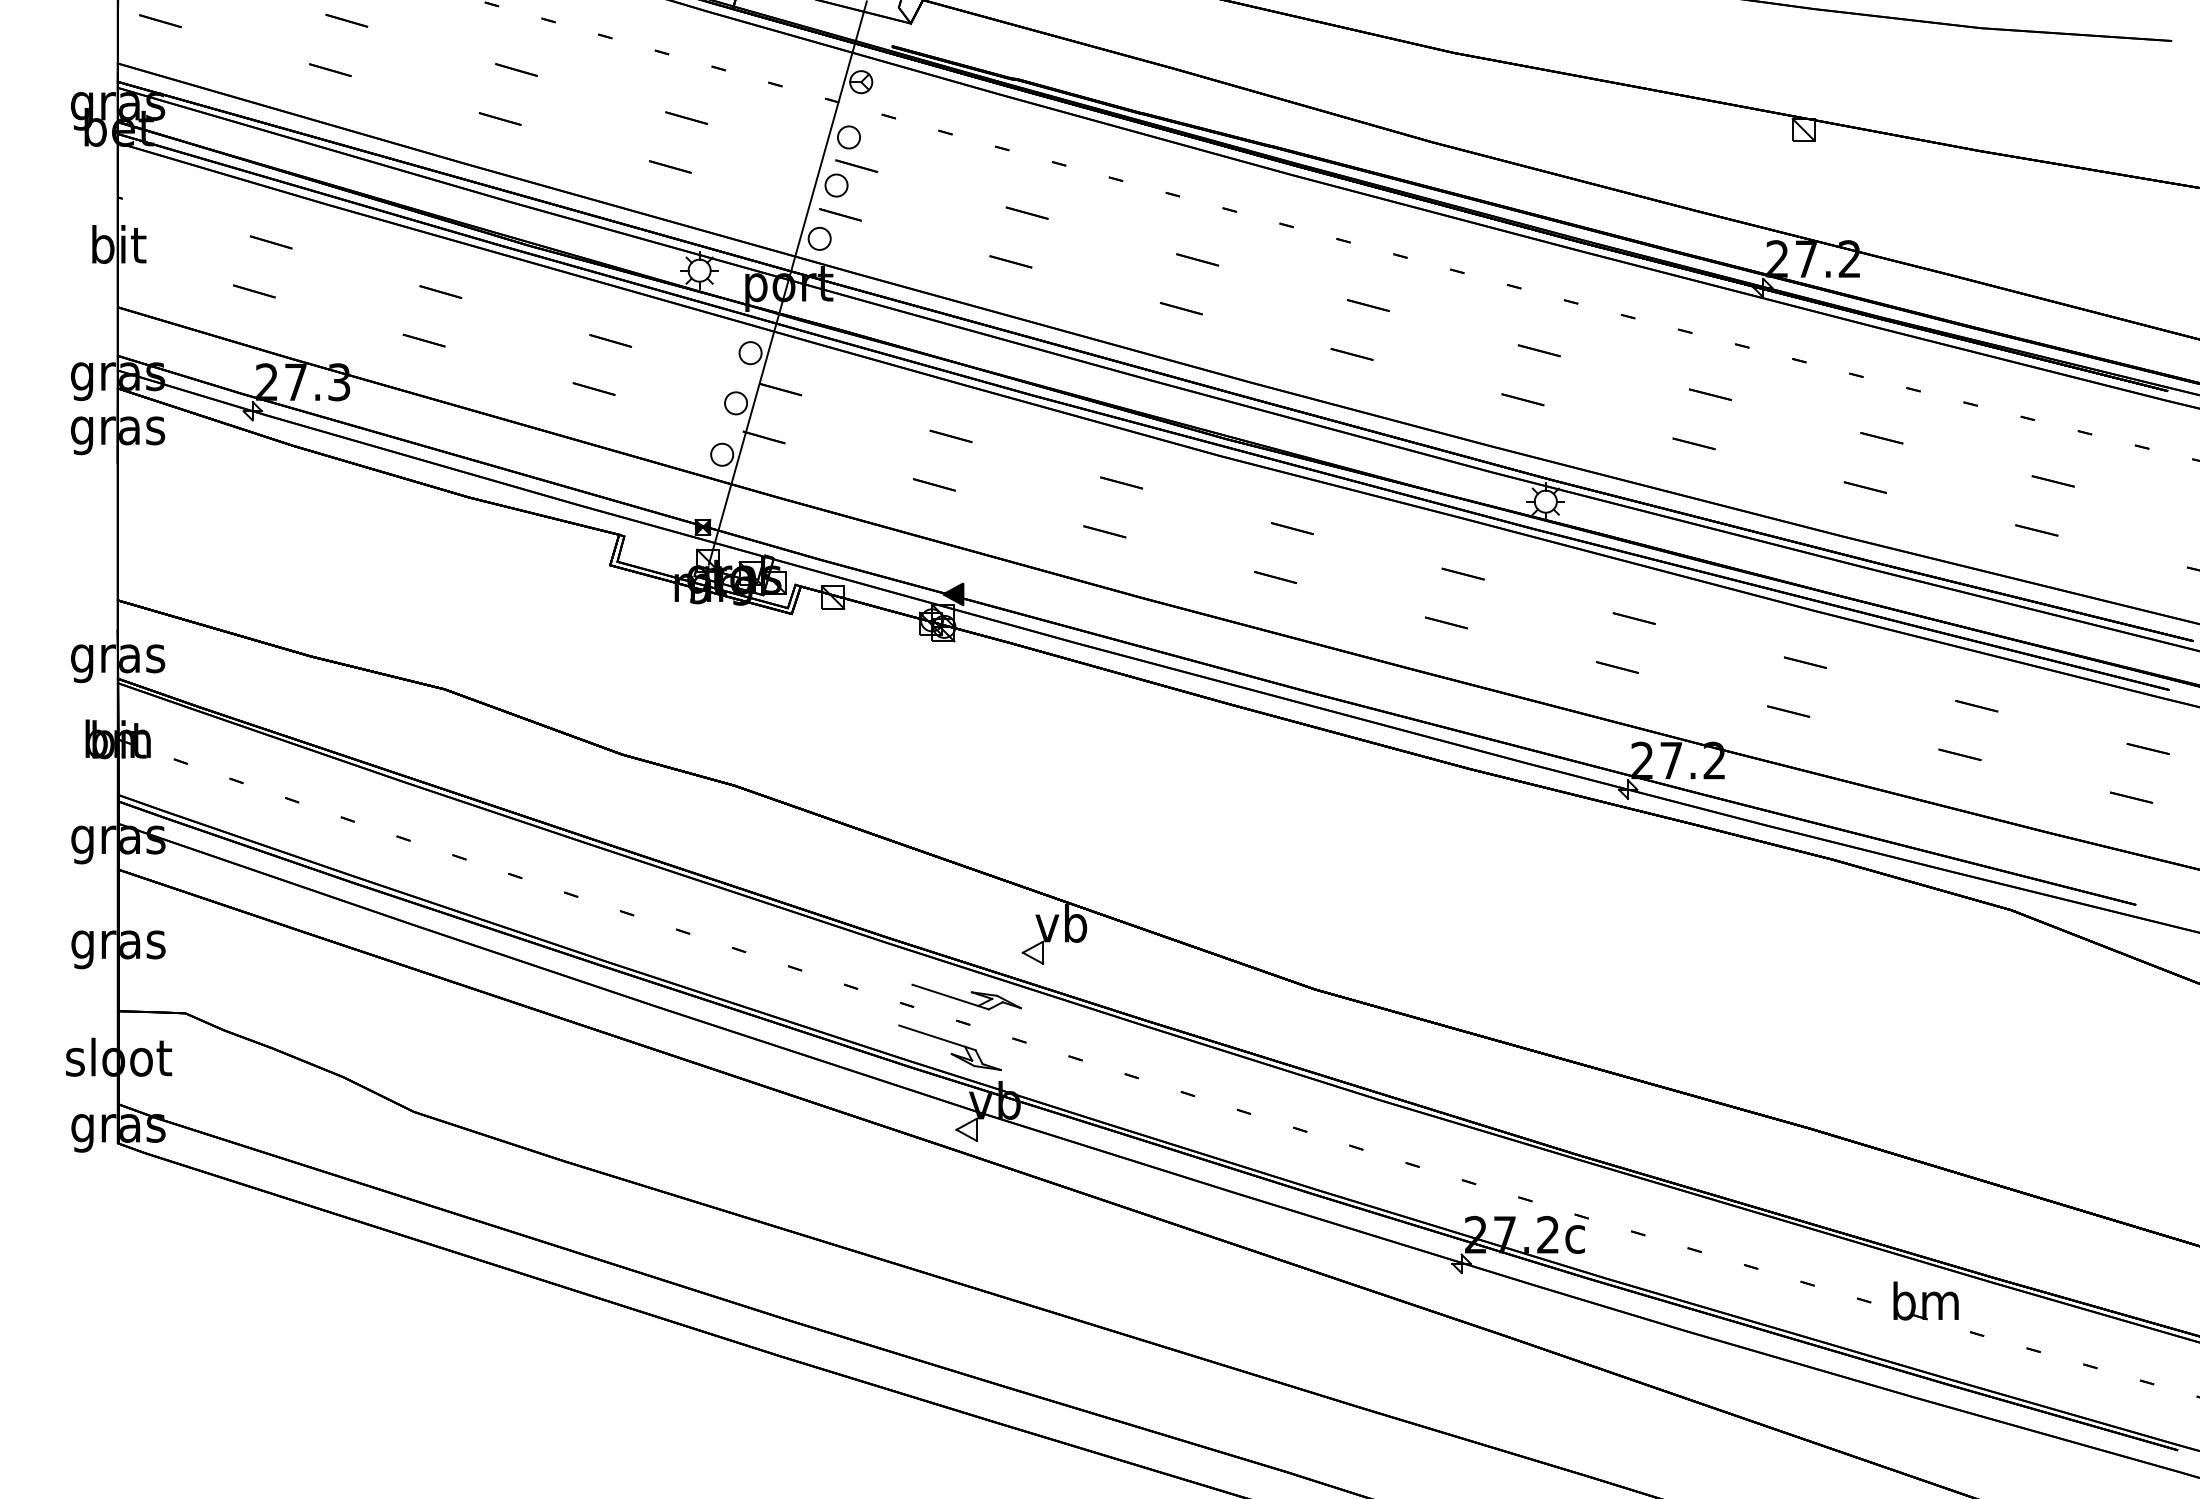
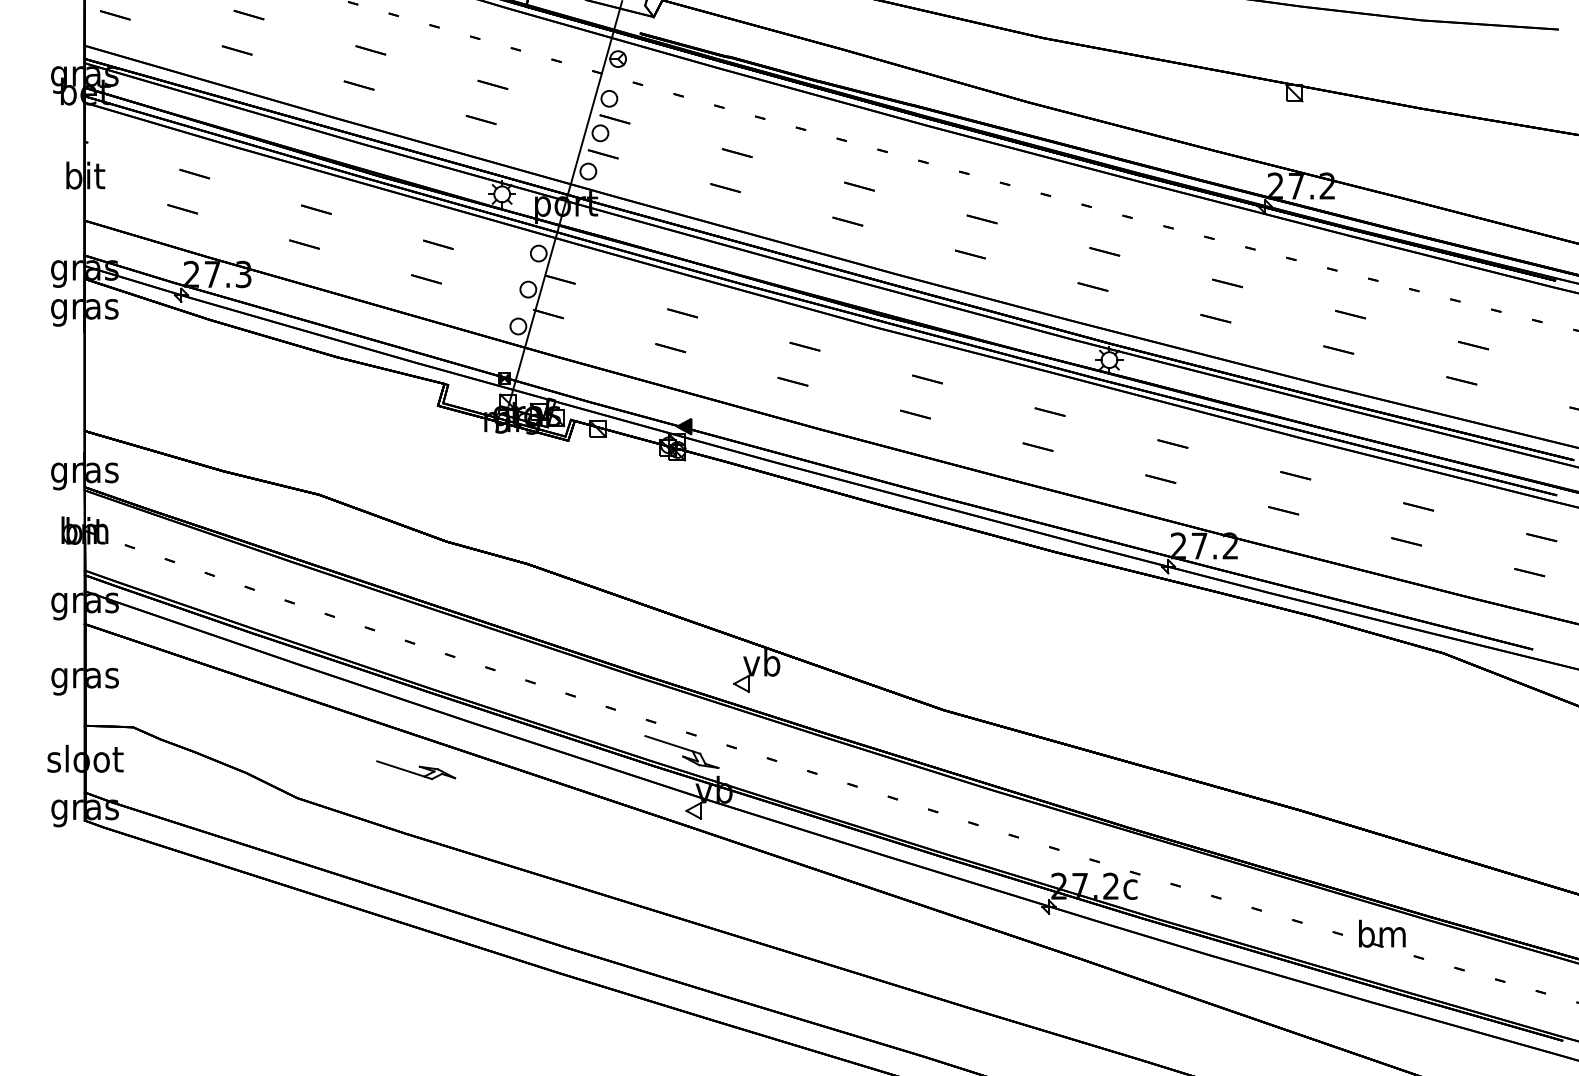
part: (966, 996) -> (415, 769), moved

